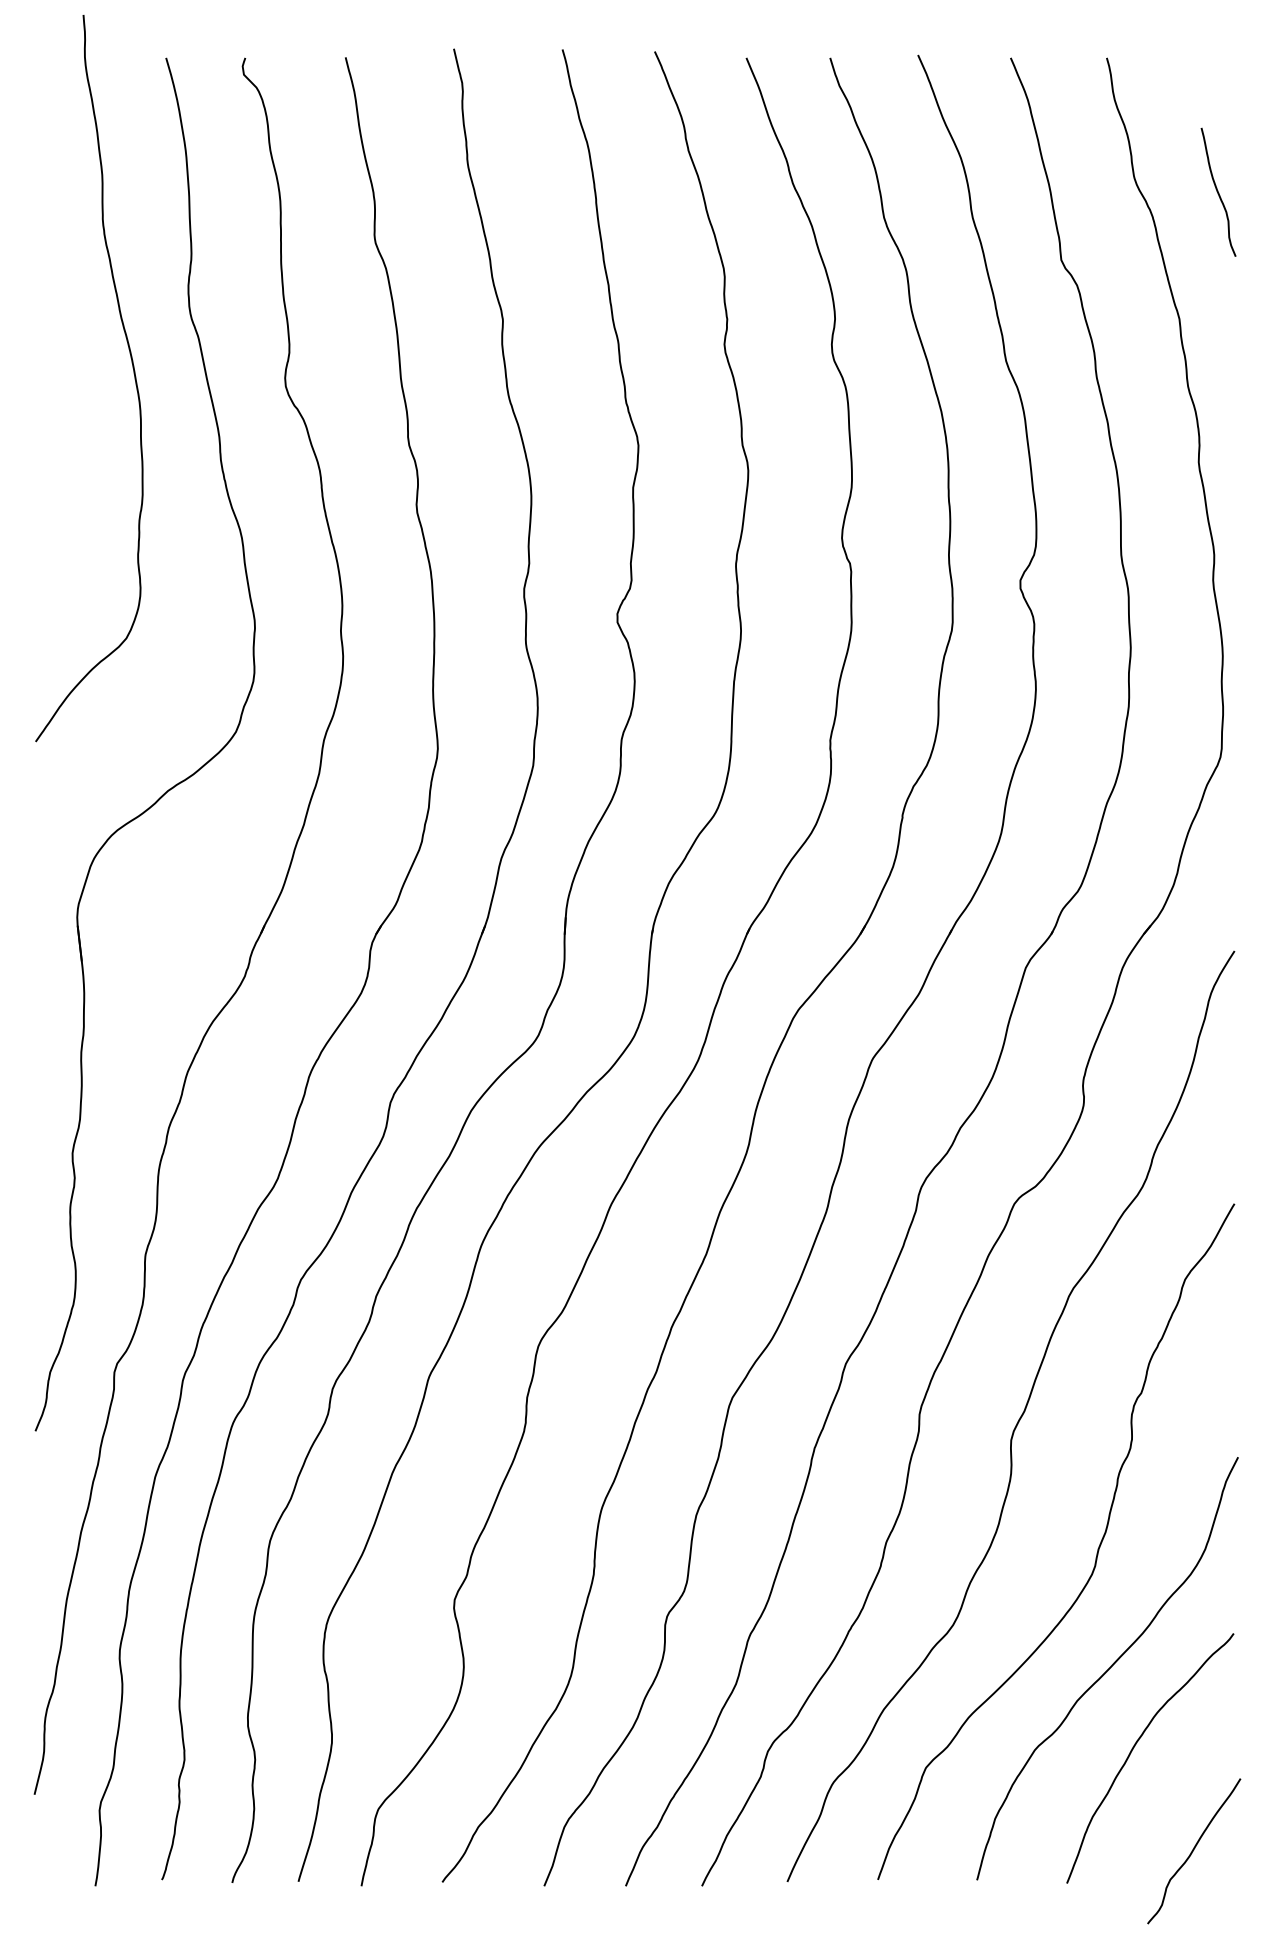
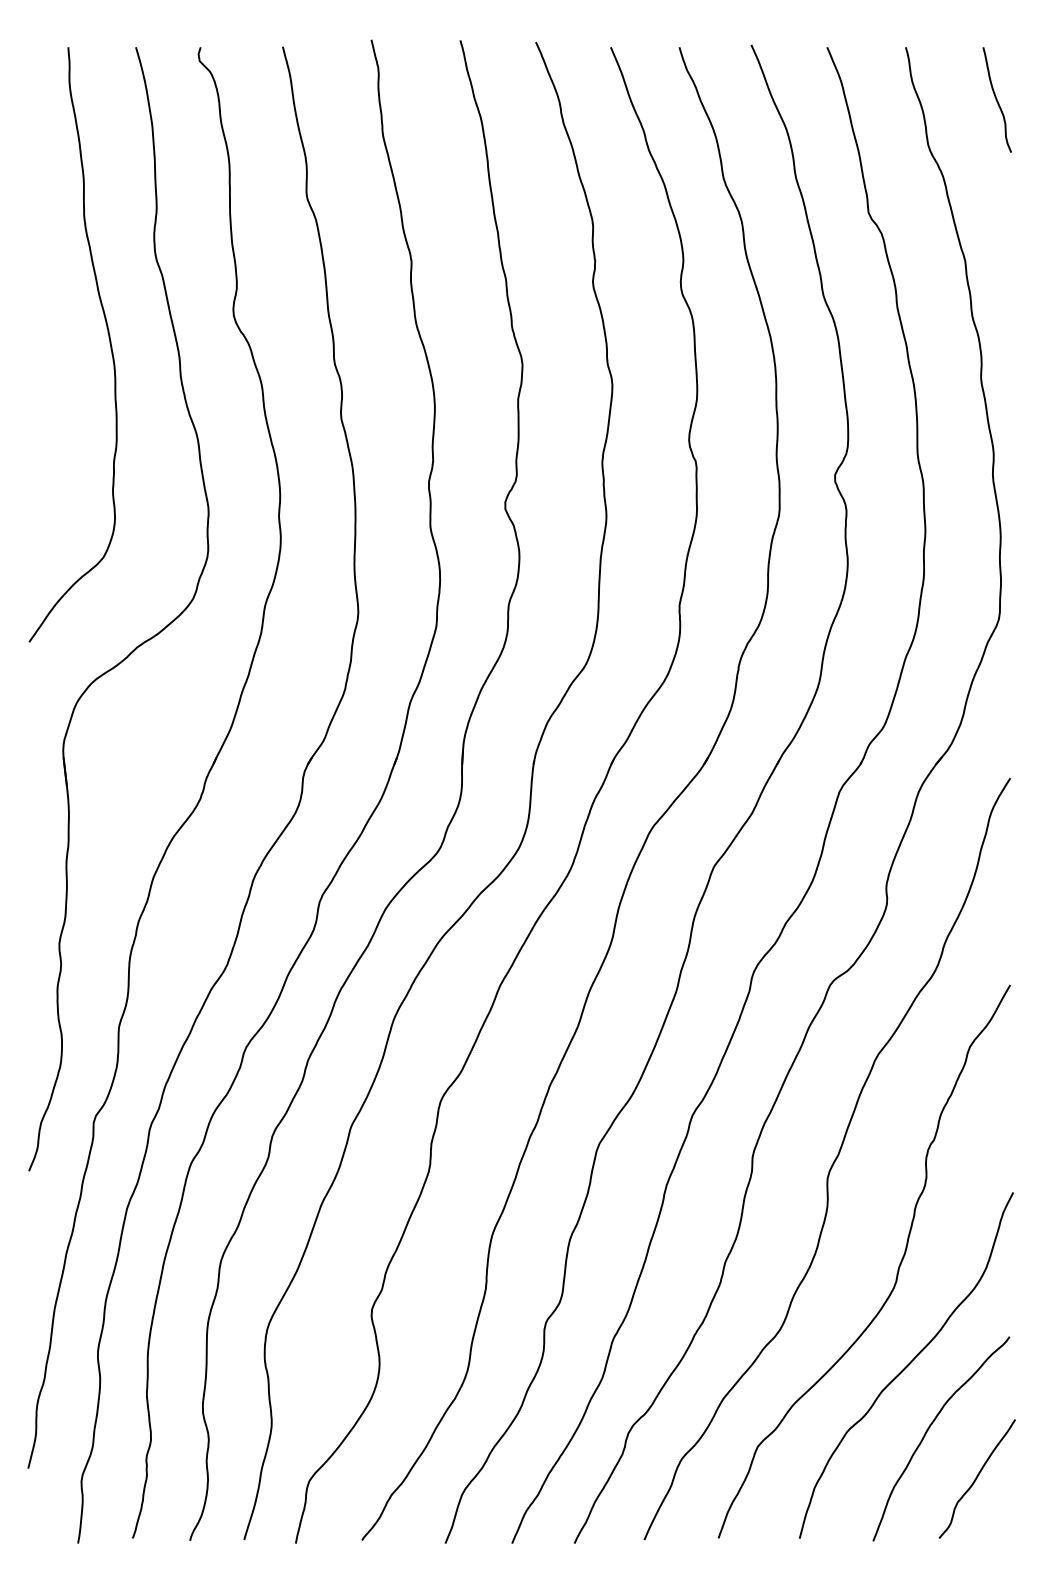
curve: (1218, 191) -> (997, 99), moved
curve: (132, 368) -> (108, 336), moved
curve: (1194, 1850) -> (977, 1478), moved

